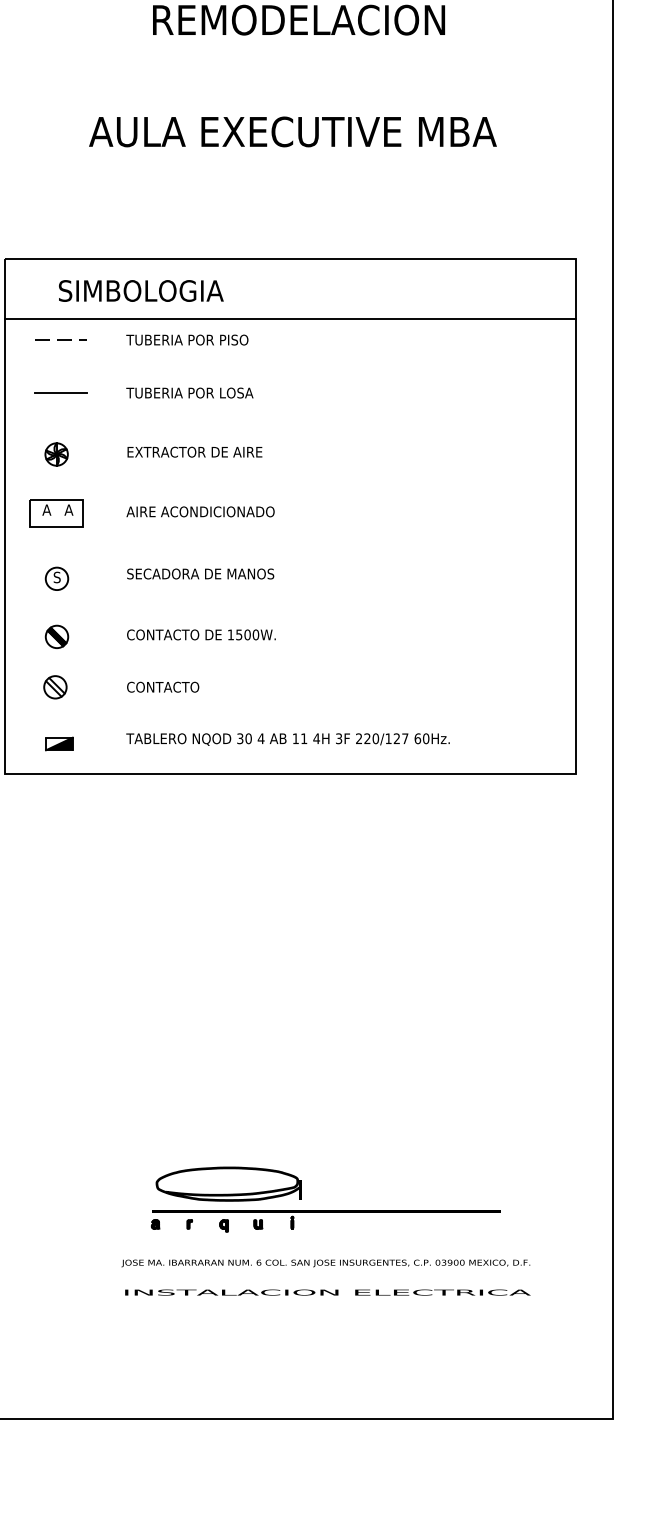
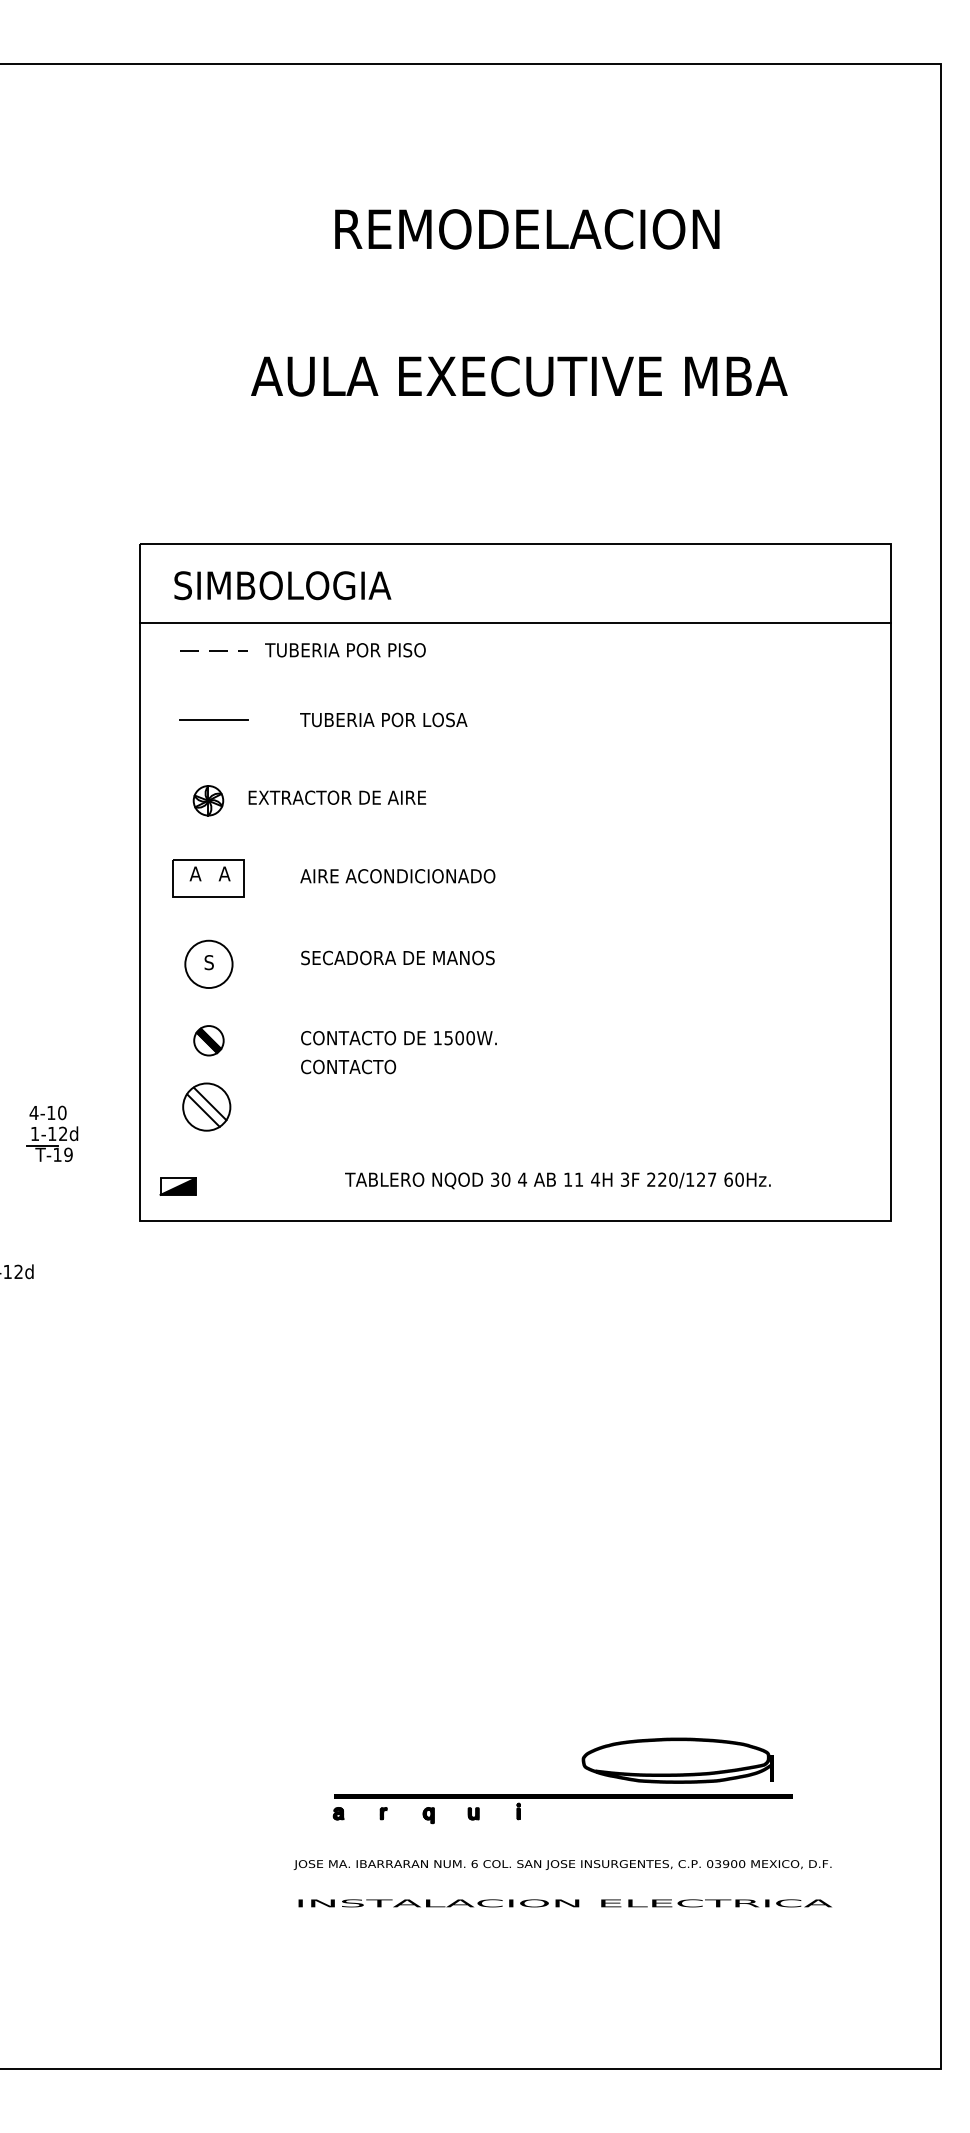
text: (141, 290) -> (282, 585), moved
text: (187, 340) -> (345, 650), moved
text: (195, 452) -> (337, 797), moved
circle: (56, 578) -> (208, 964), size x1.6
part: (55, 686) -> (206, 1106), size x1.6
text: (163, 686) -> (348, 1066), moved
text: (287, 739) -> (557, 1180), moved
part: (58, 743) -> (177, 1186), moved
part: (228, 1183) -> (677, 1760), moved

